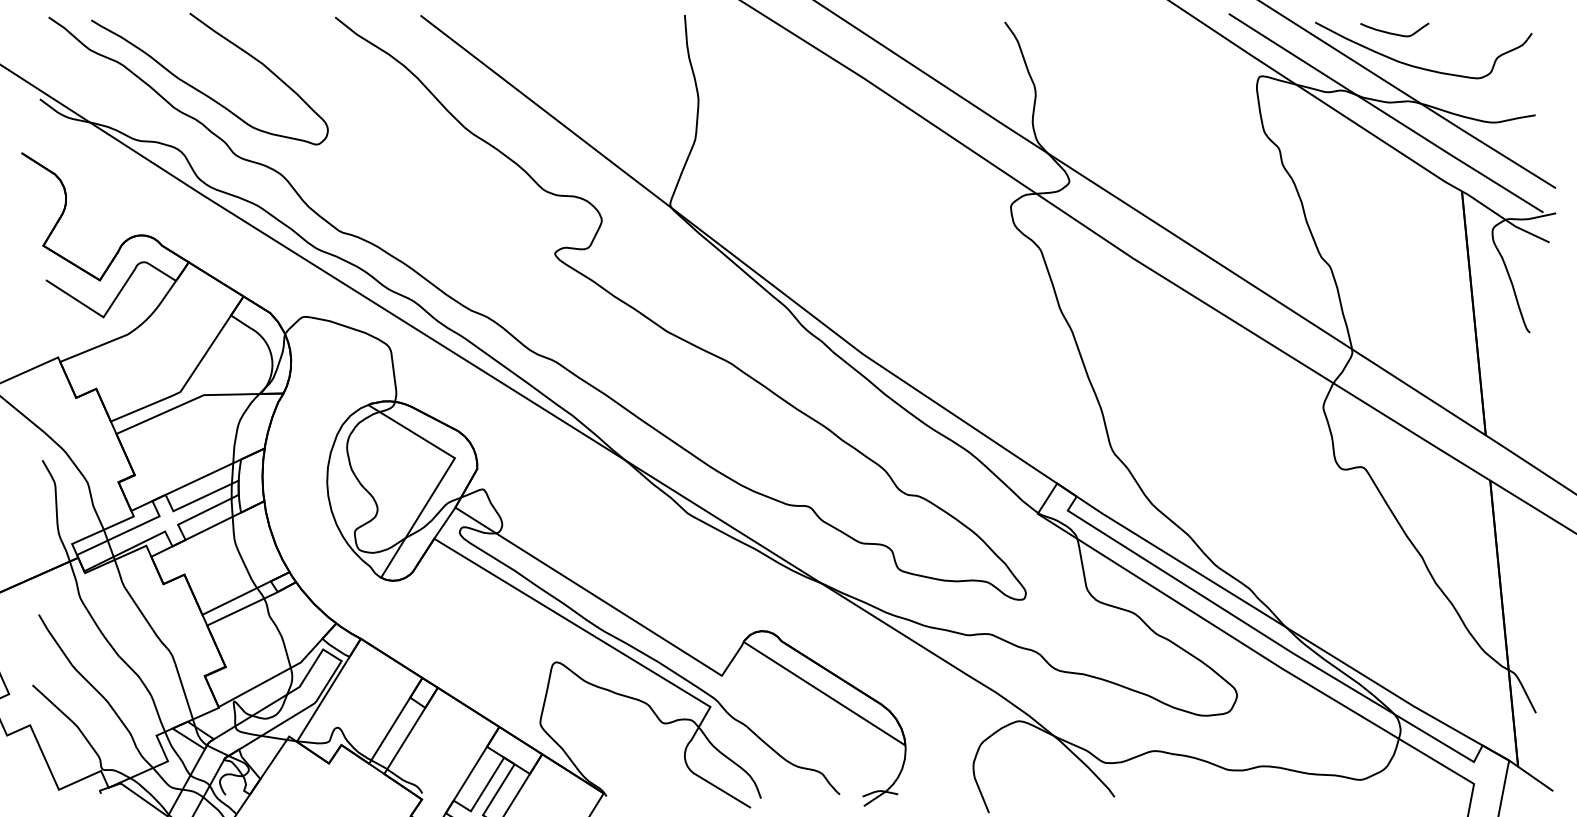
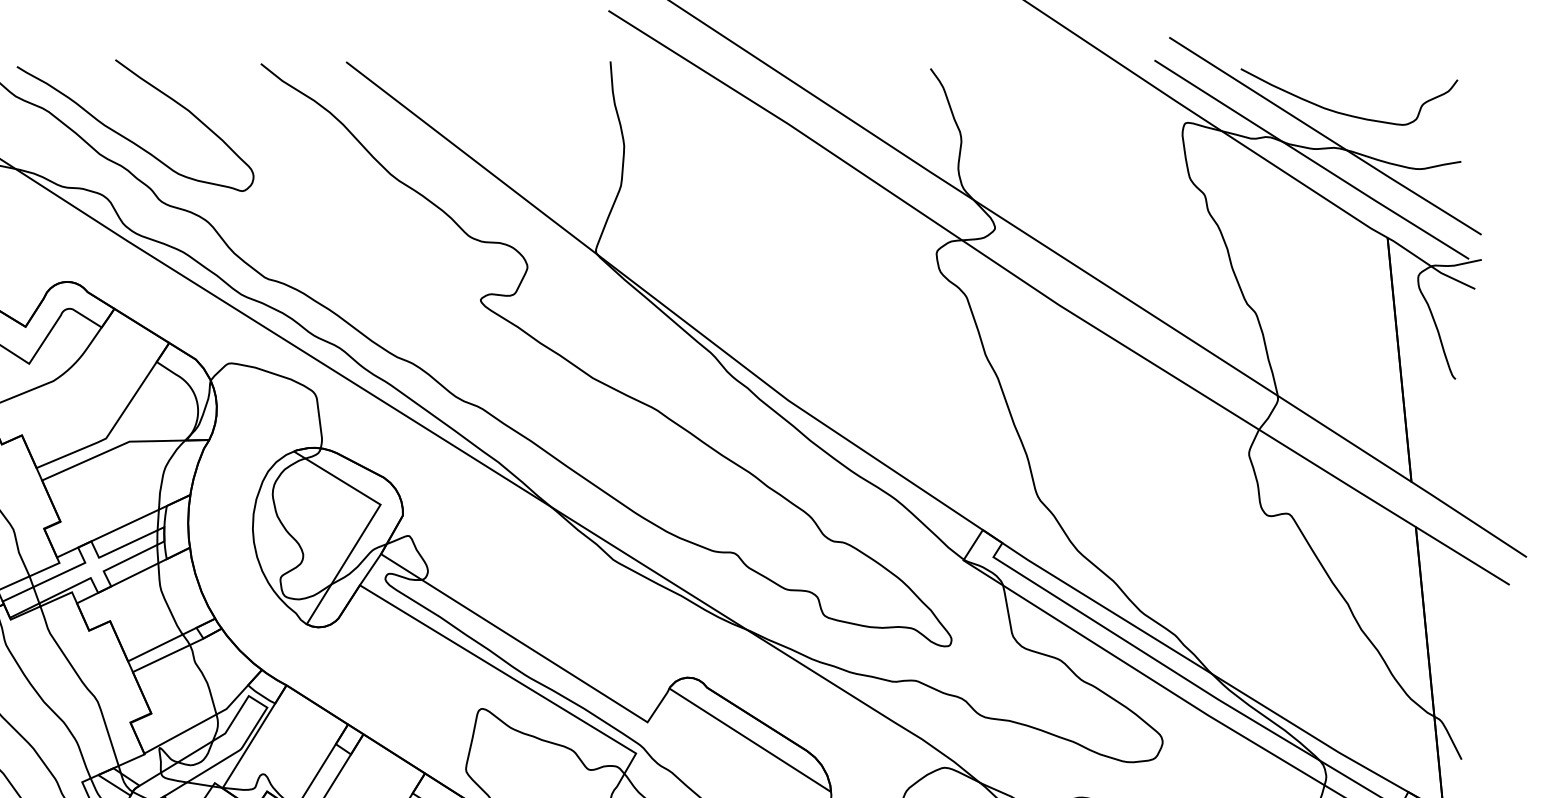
curve: (1394, 33) -> (1320, 80), removed

